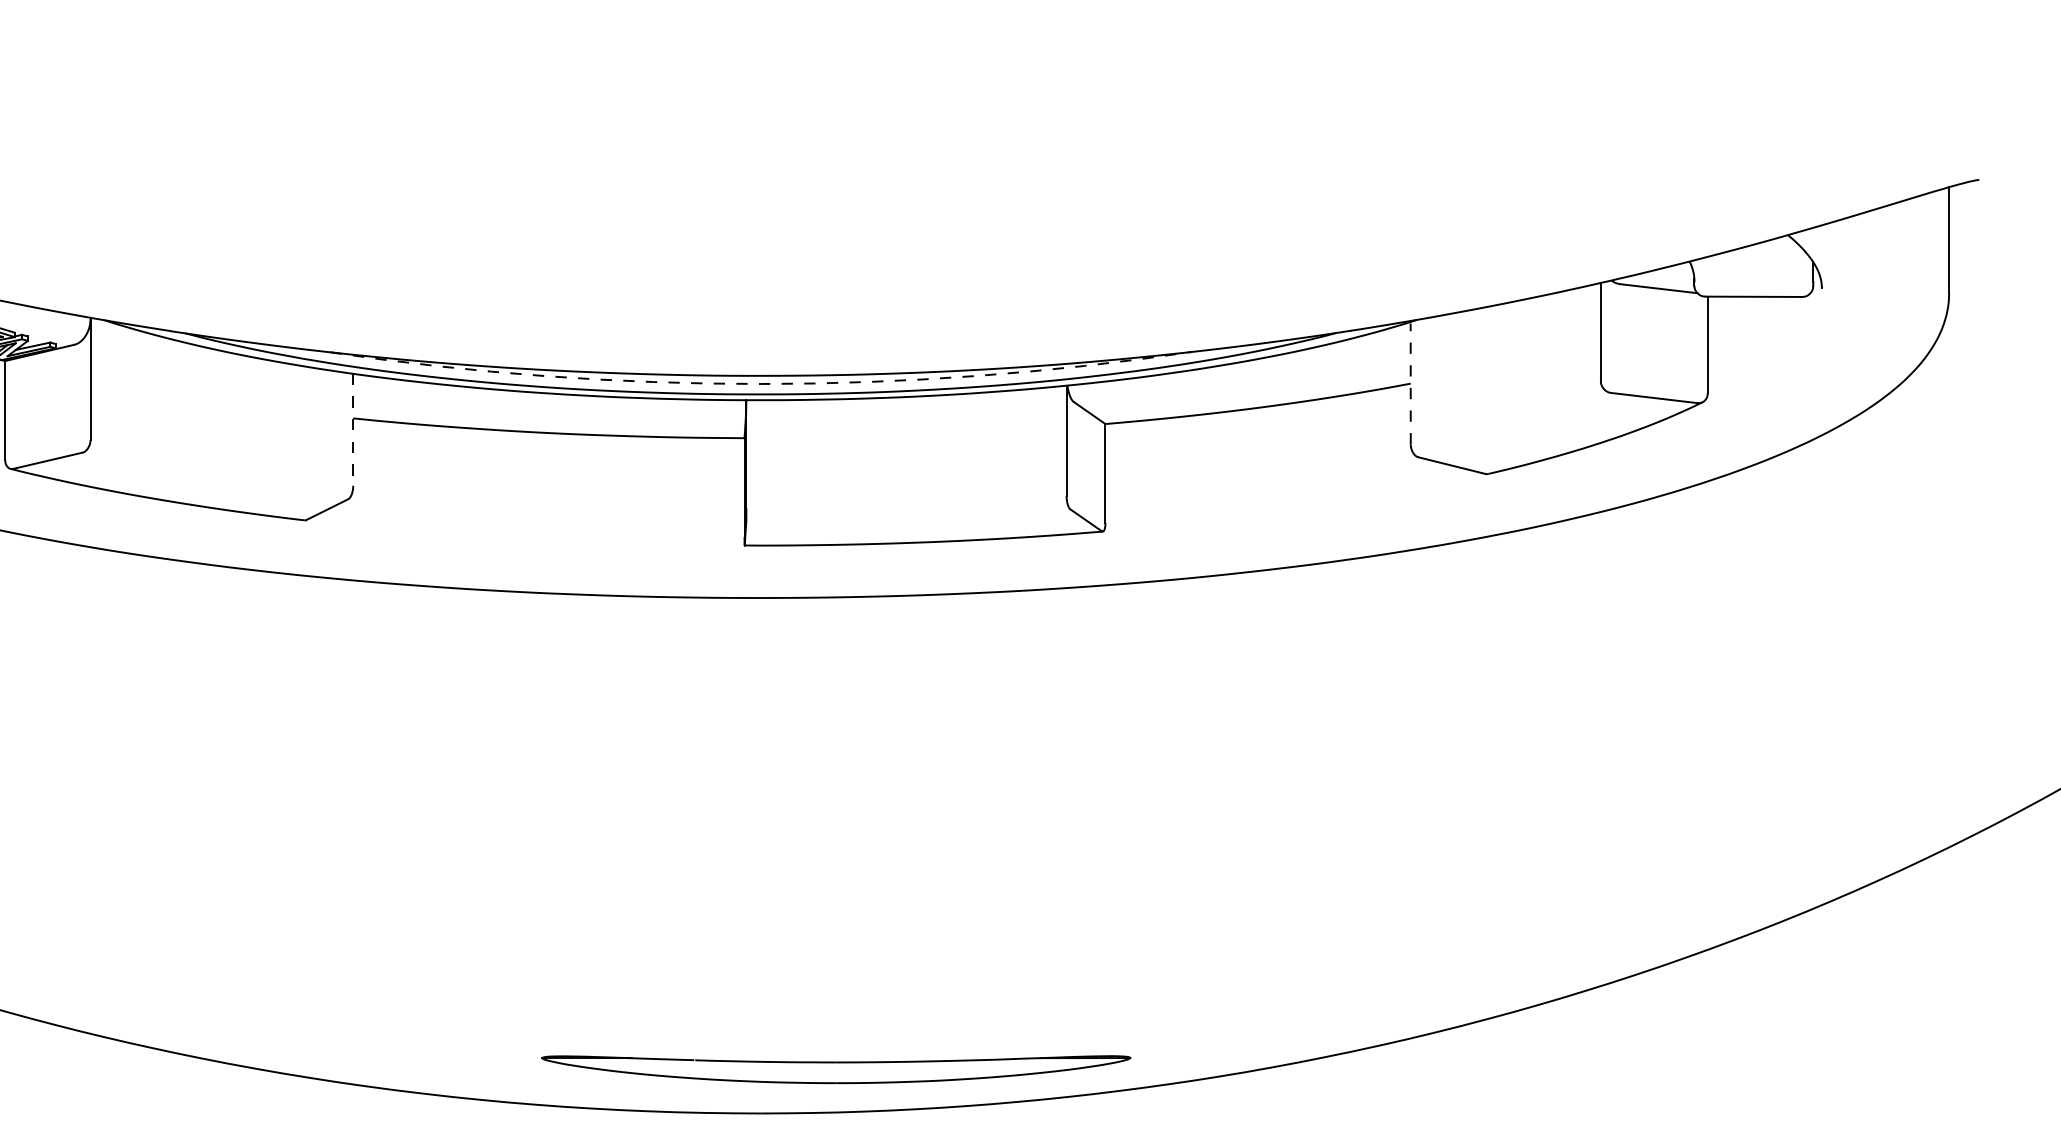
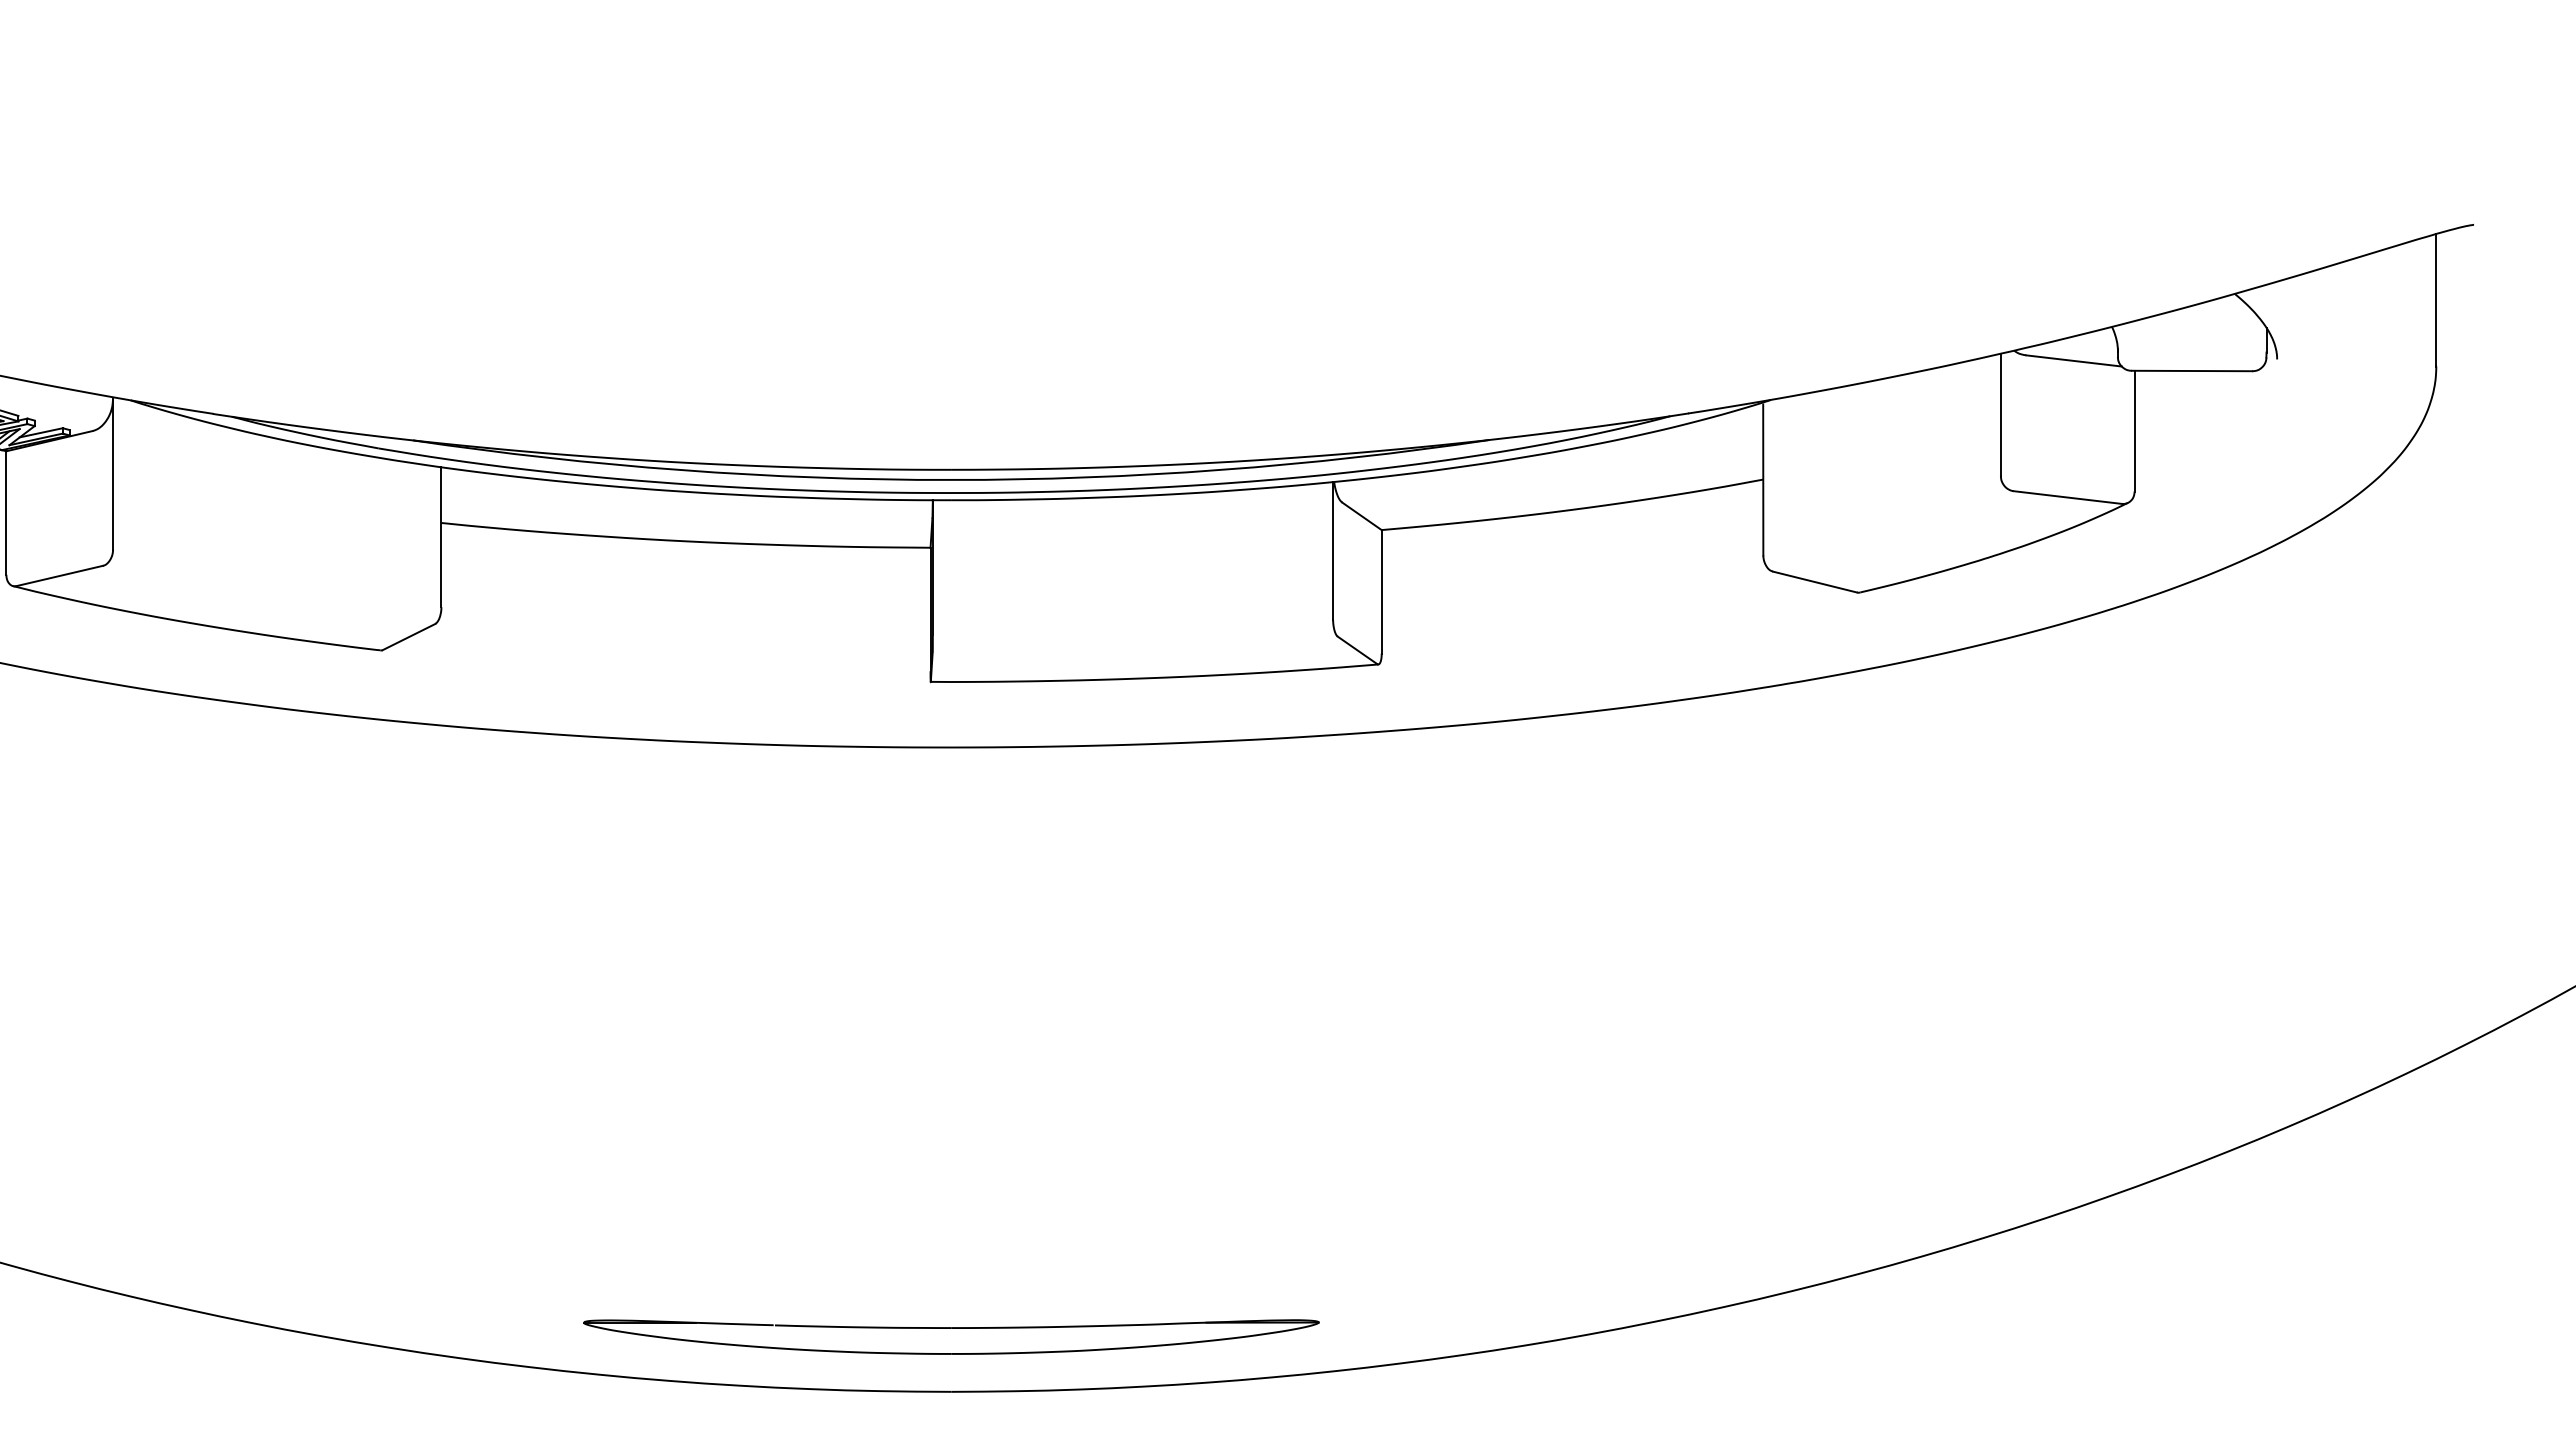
arc: (761, 384) -> (951, 480), dashed -> solid
line: (1410, 384) -> (1763, 480), dashed -> solid
line: (353, 430) -> (441, 537), dashed -> solid
part: (836, 1062) -> (951, 1328), moved

